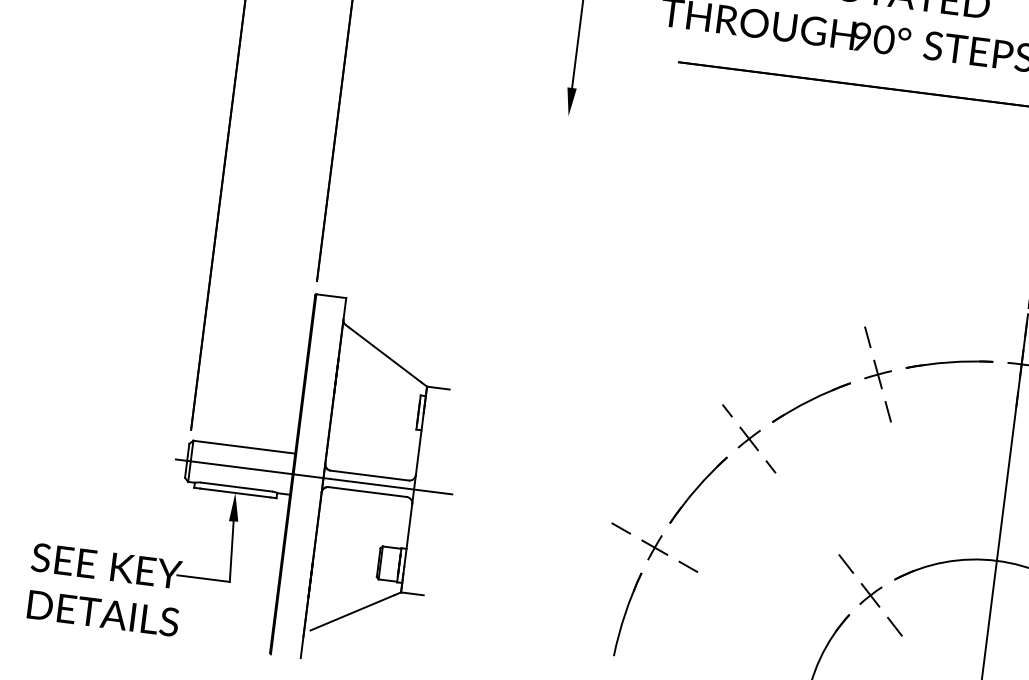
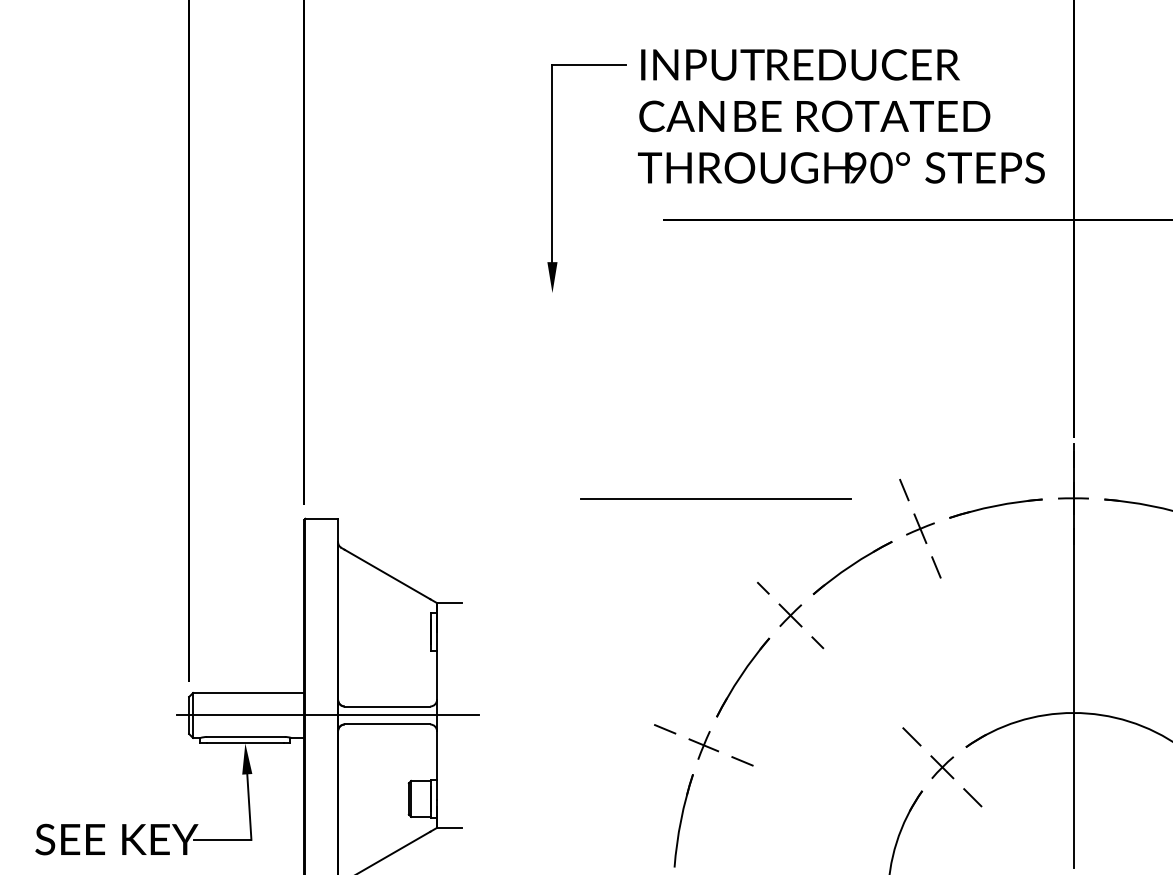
line: (694, 323) -> (715, 498), added

